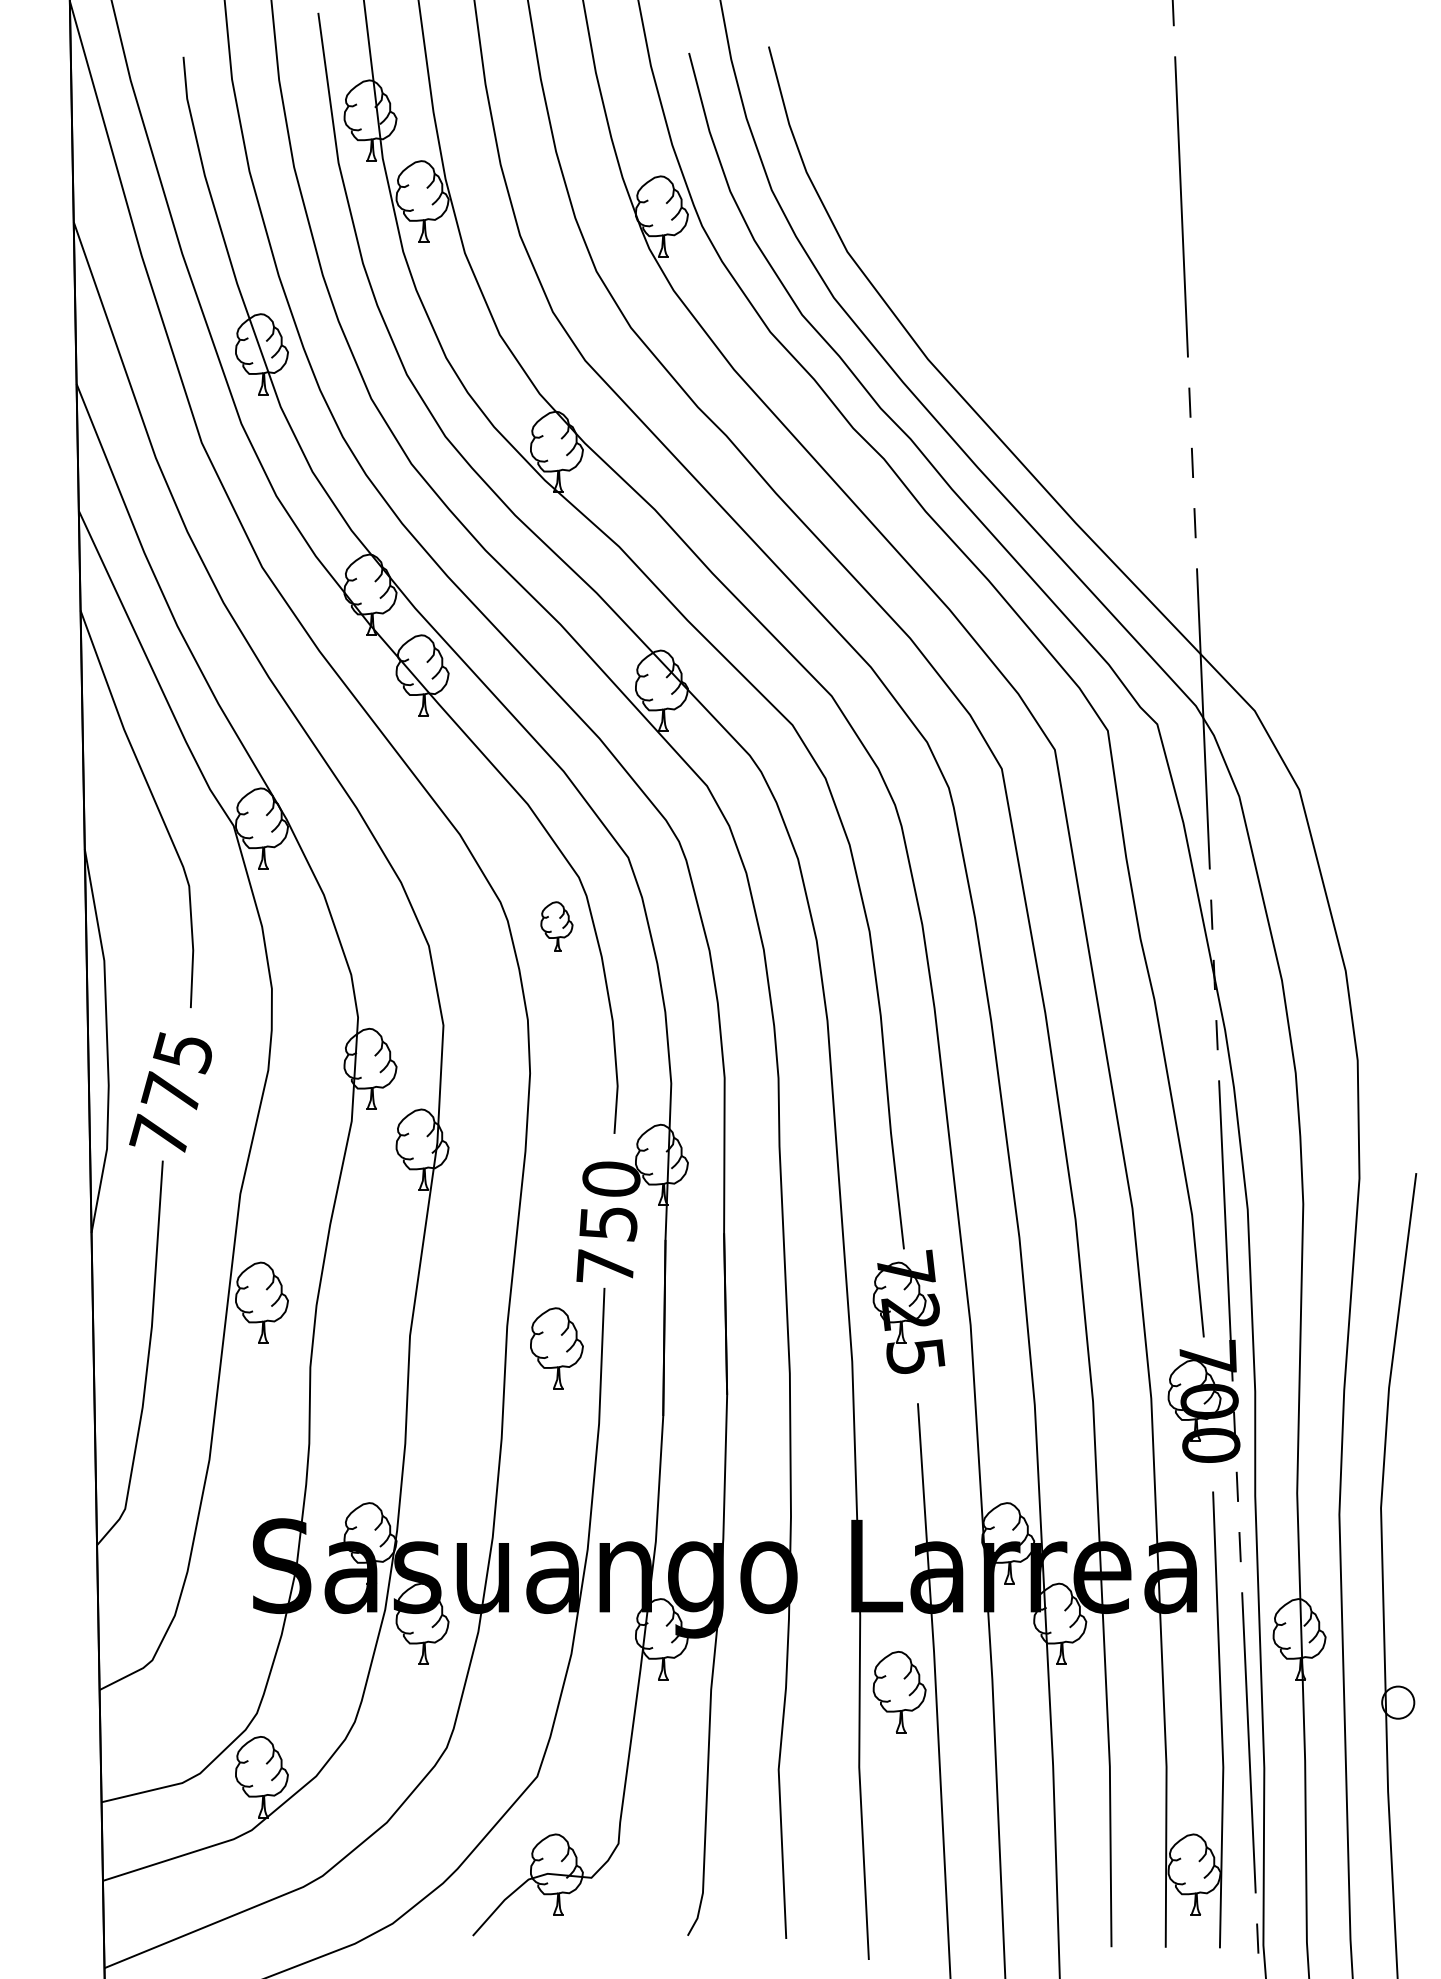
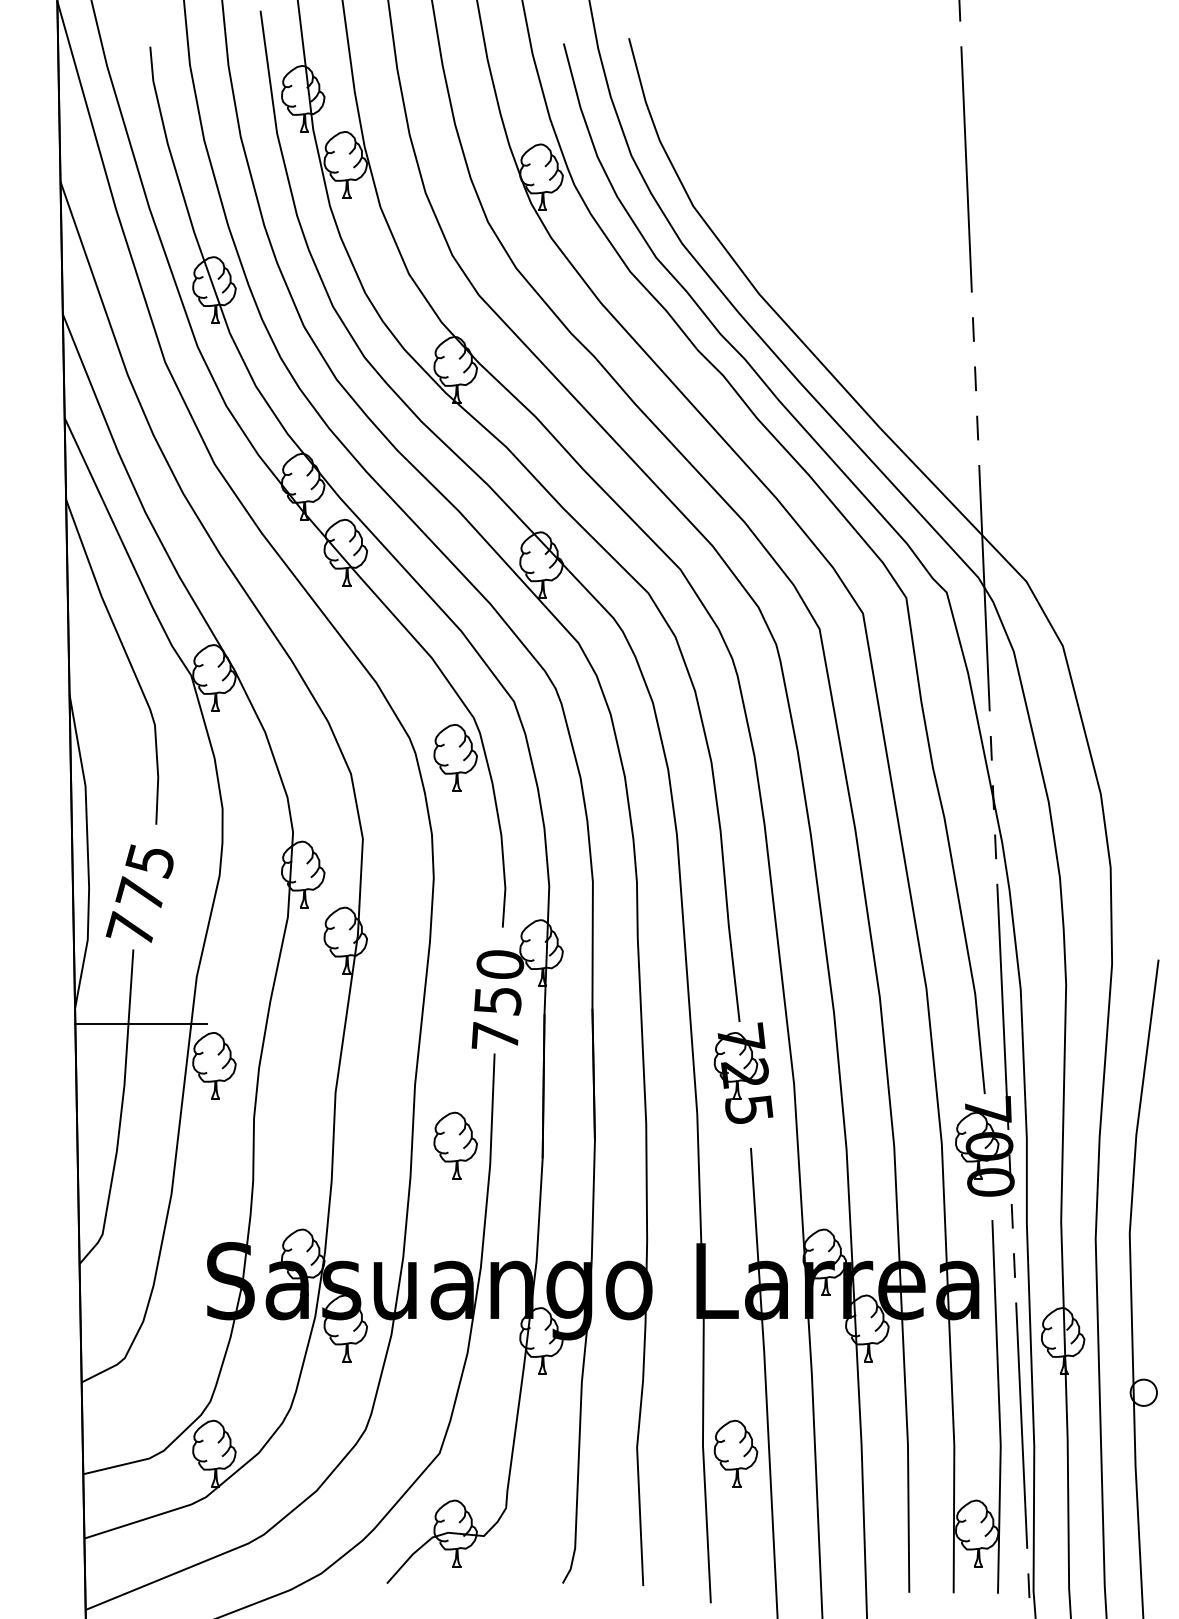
part: (556, 926) -> (455, 757), size x1.67
line: (171, 1251) -> (140, 1023), added
part: (556, 1348) -> (455, 1145), moved
part: (899, 1692) -> (735, 1454), moved

